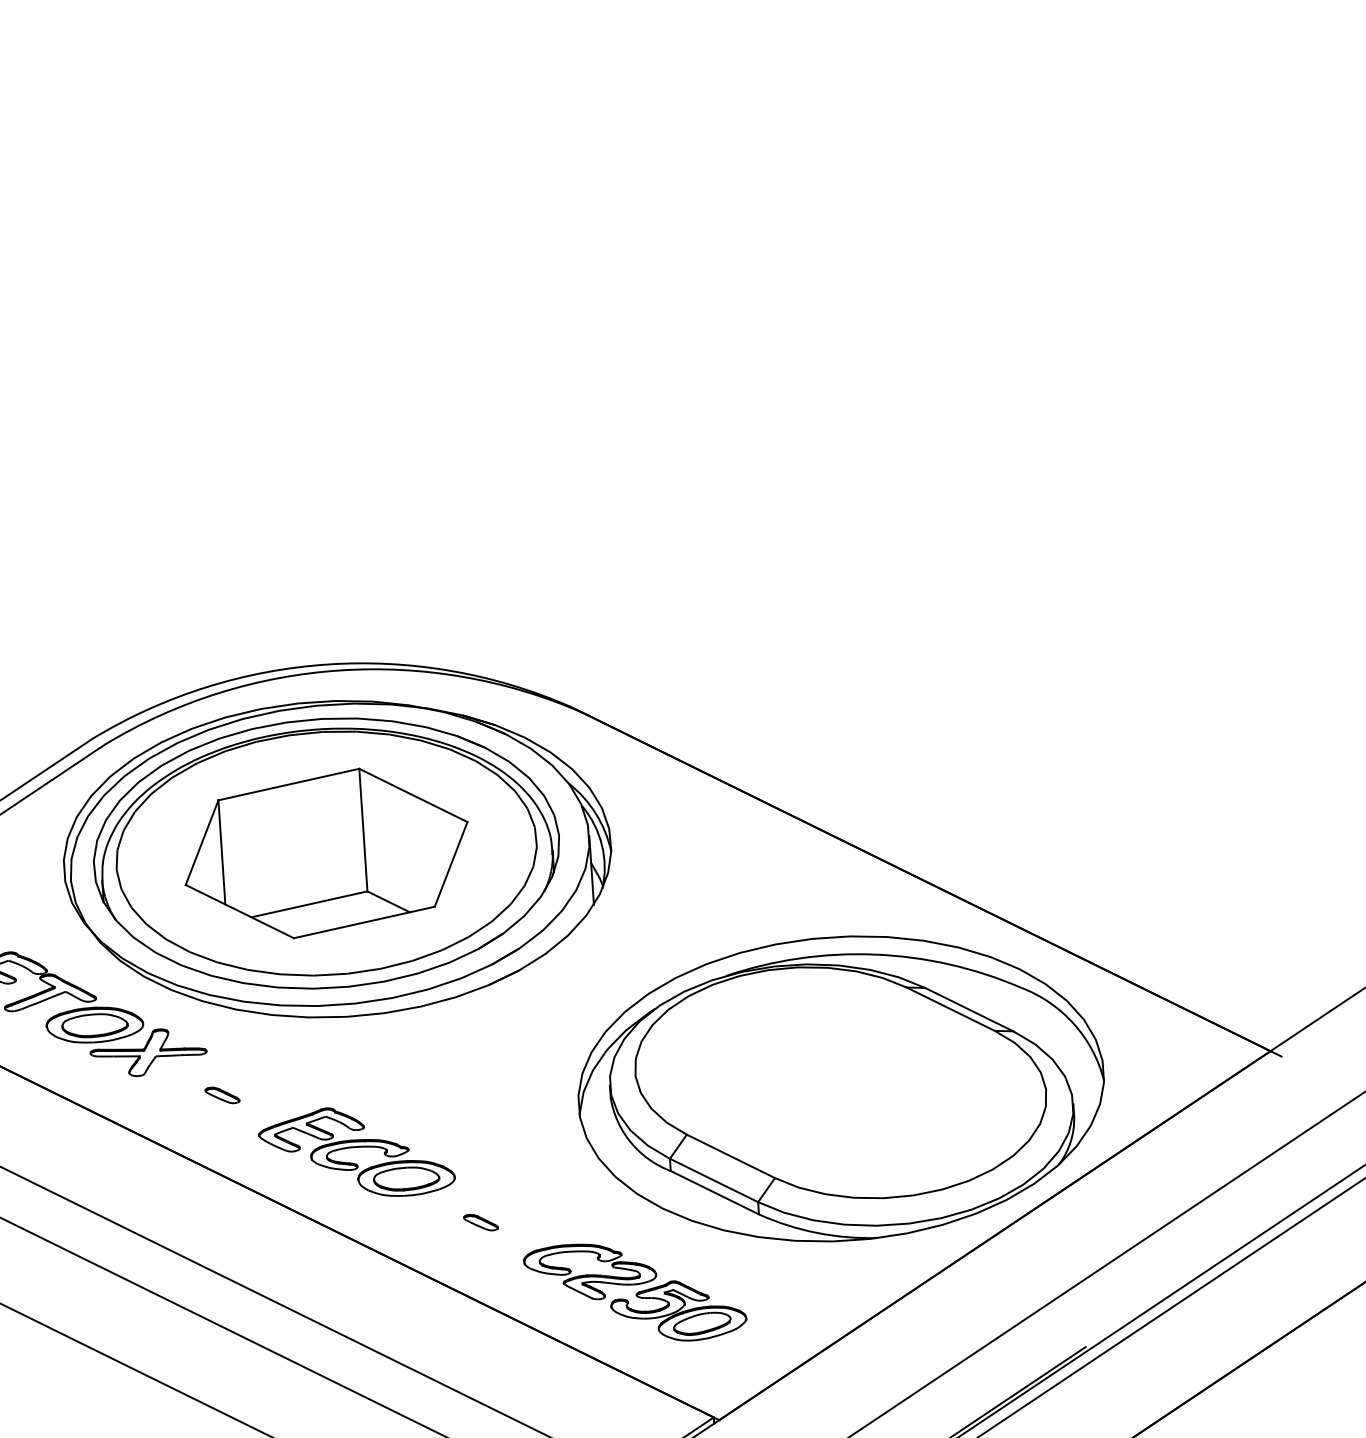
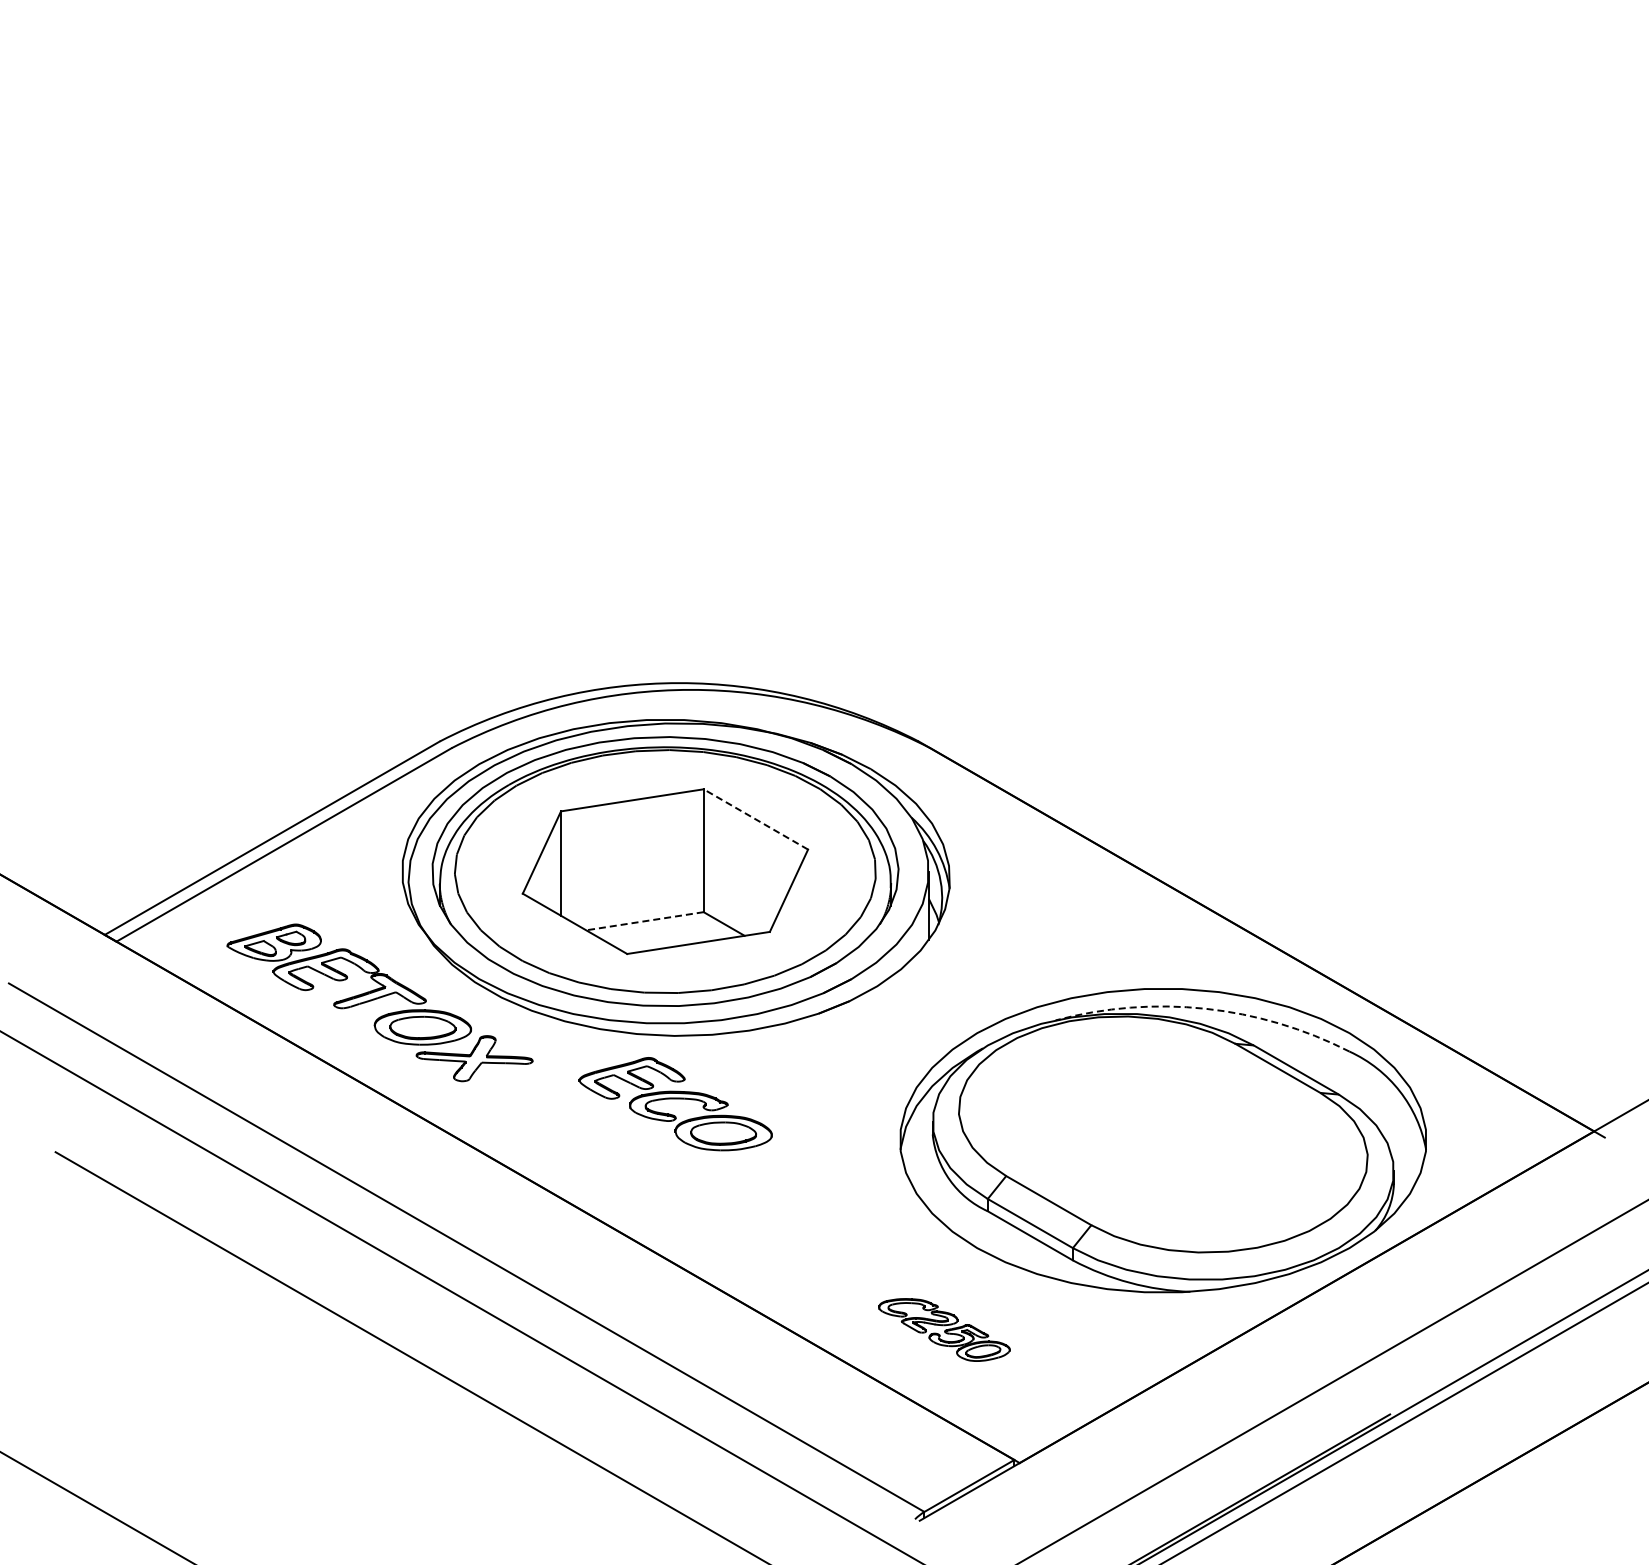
line: (413, 795) -> (755, 819), solid -> dashed
line: (309, 904) -> (644, 921), solid -> dashed
arc: (874, 954) -> (1205, 1008), solid -> dashed
part: (222, 1094) -> (545, 1105), removed
part: (356, 1153) -> (675, 1104), moved
part: (480, 1221) -> (794, 1249), removed
part: (635, 1291) -> (944, 1329), size x0.6

